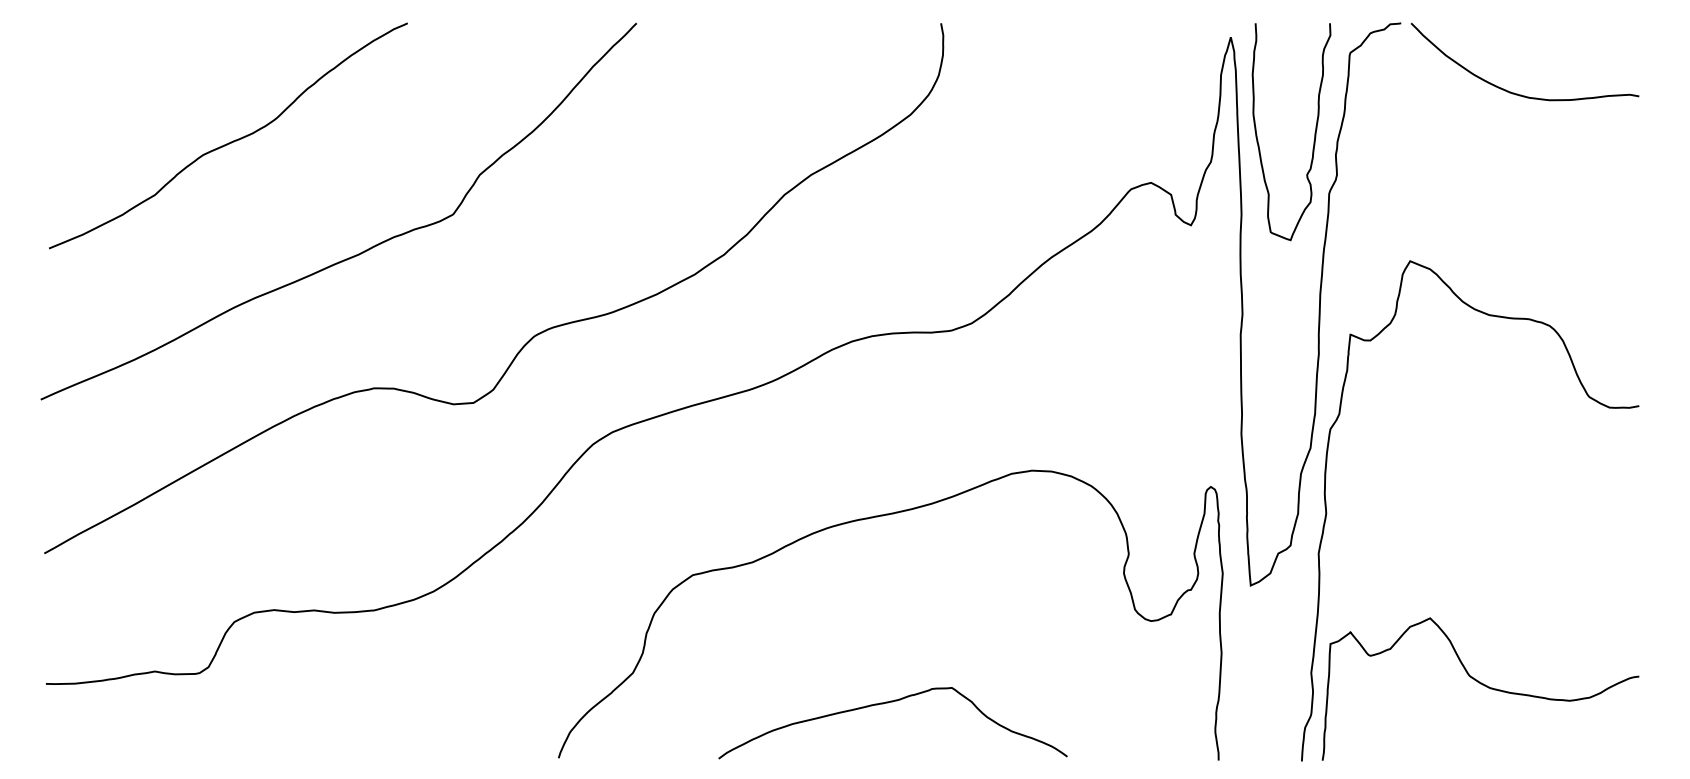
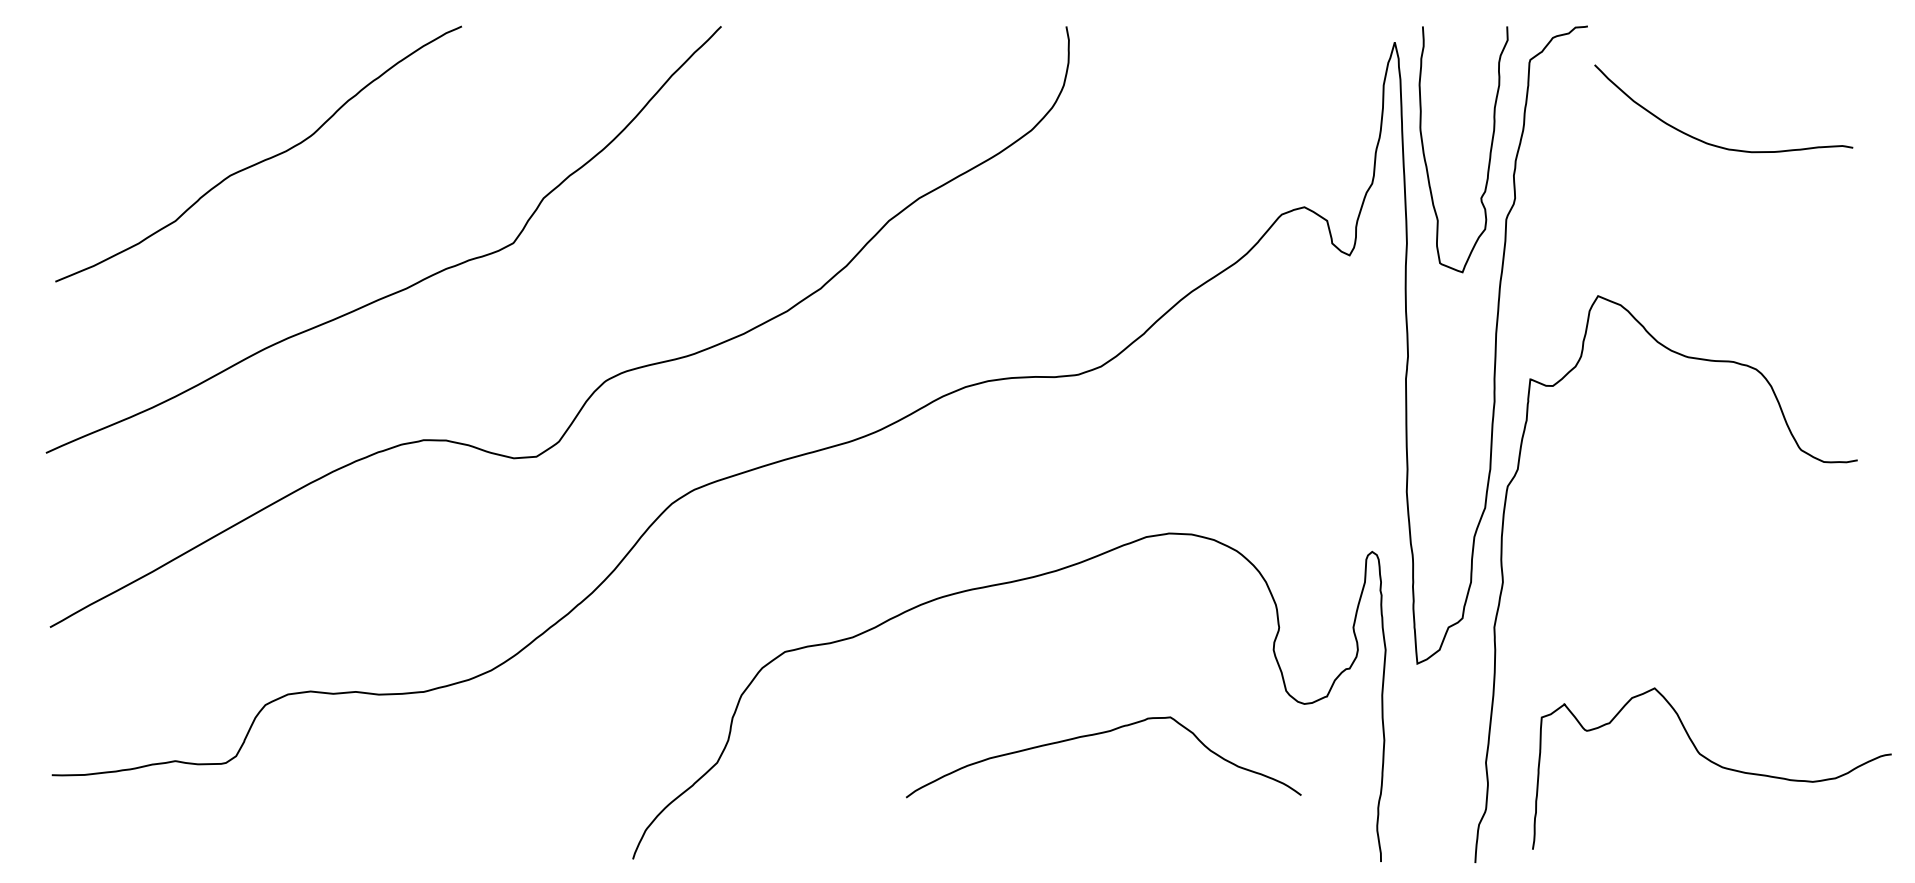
curve: (1514, 92) -> (1711, 143), moved
curve: (1482, 685) -> (1714, 764), moved
curve: (888, 703) -> (1098, 735), moved

